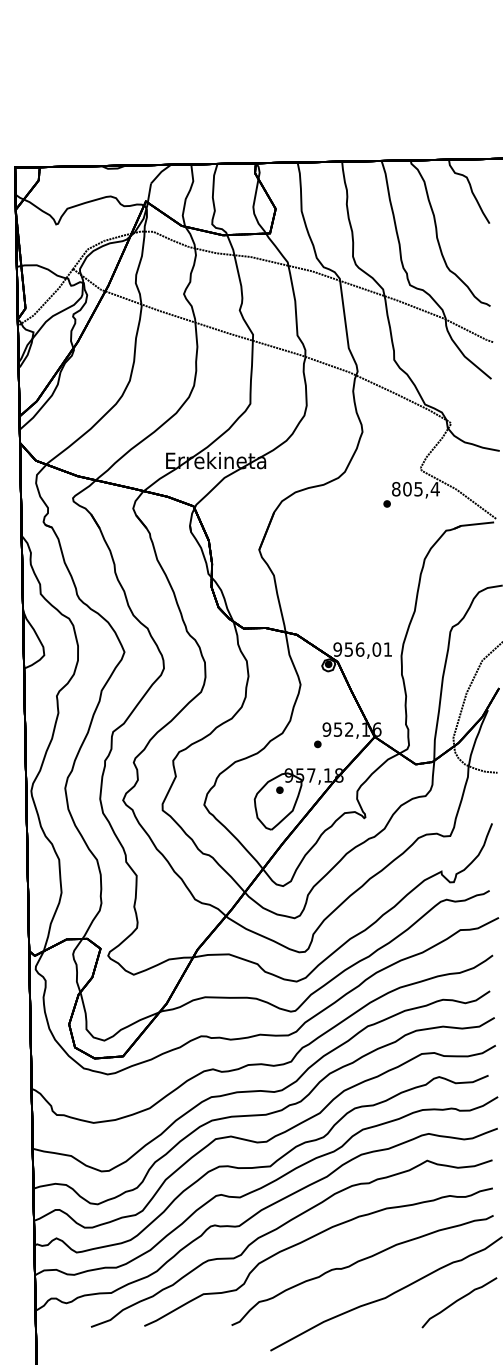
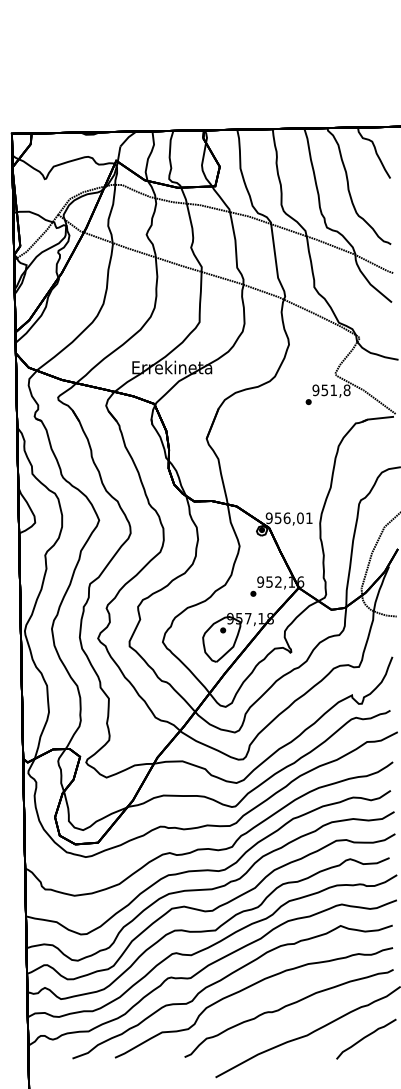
text: (415, 489) -> (331, 390), 805,4 -> 951,8

